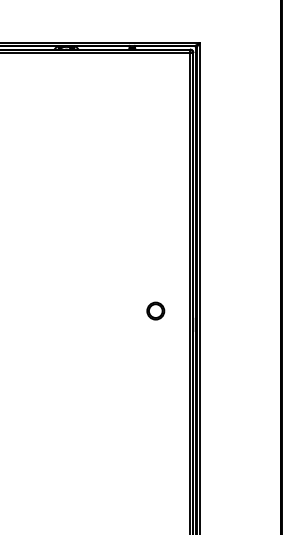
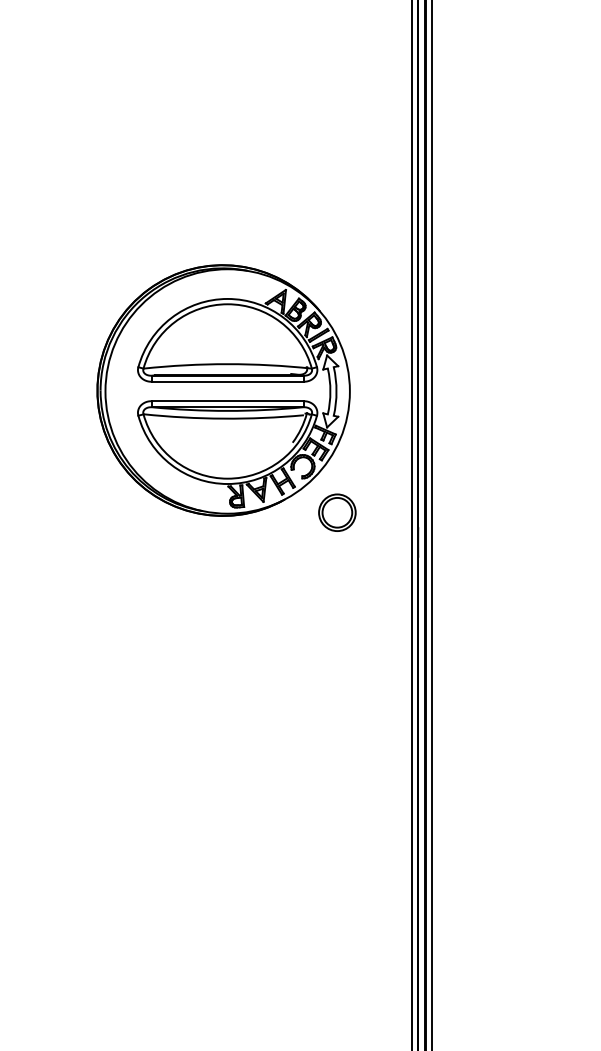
part: (102, 254) -> (222, 390), added

